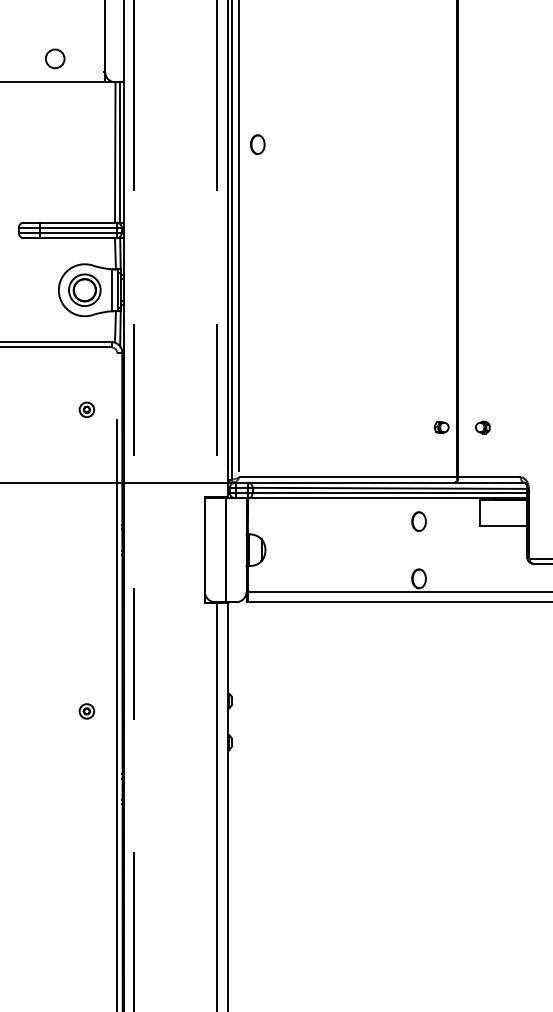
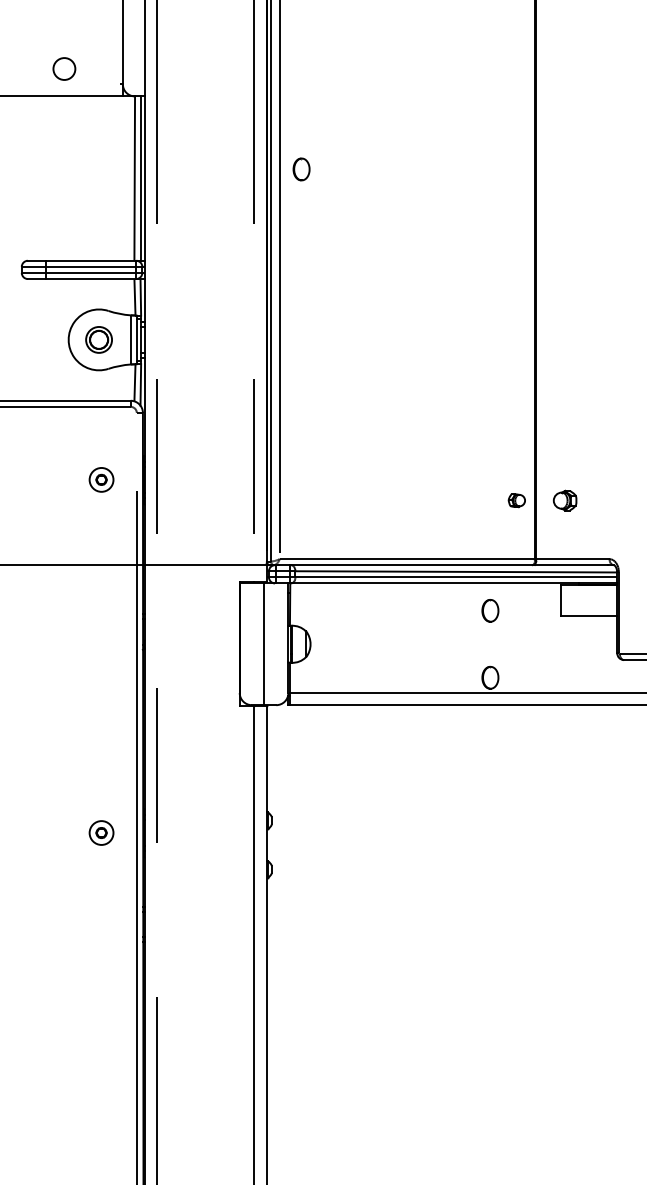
part: (84, 289) -> (98, 339), size x0.7
part: (86, 409) -> (101, 479), size x1.4
part: (482, 427) -> (564, 500), size x1.4
part: (86, 710) -> (101, 832), size x1.4

